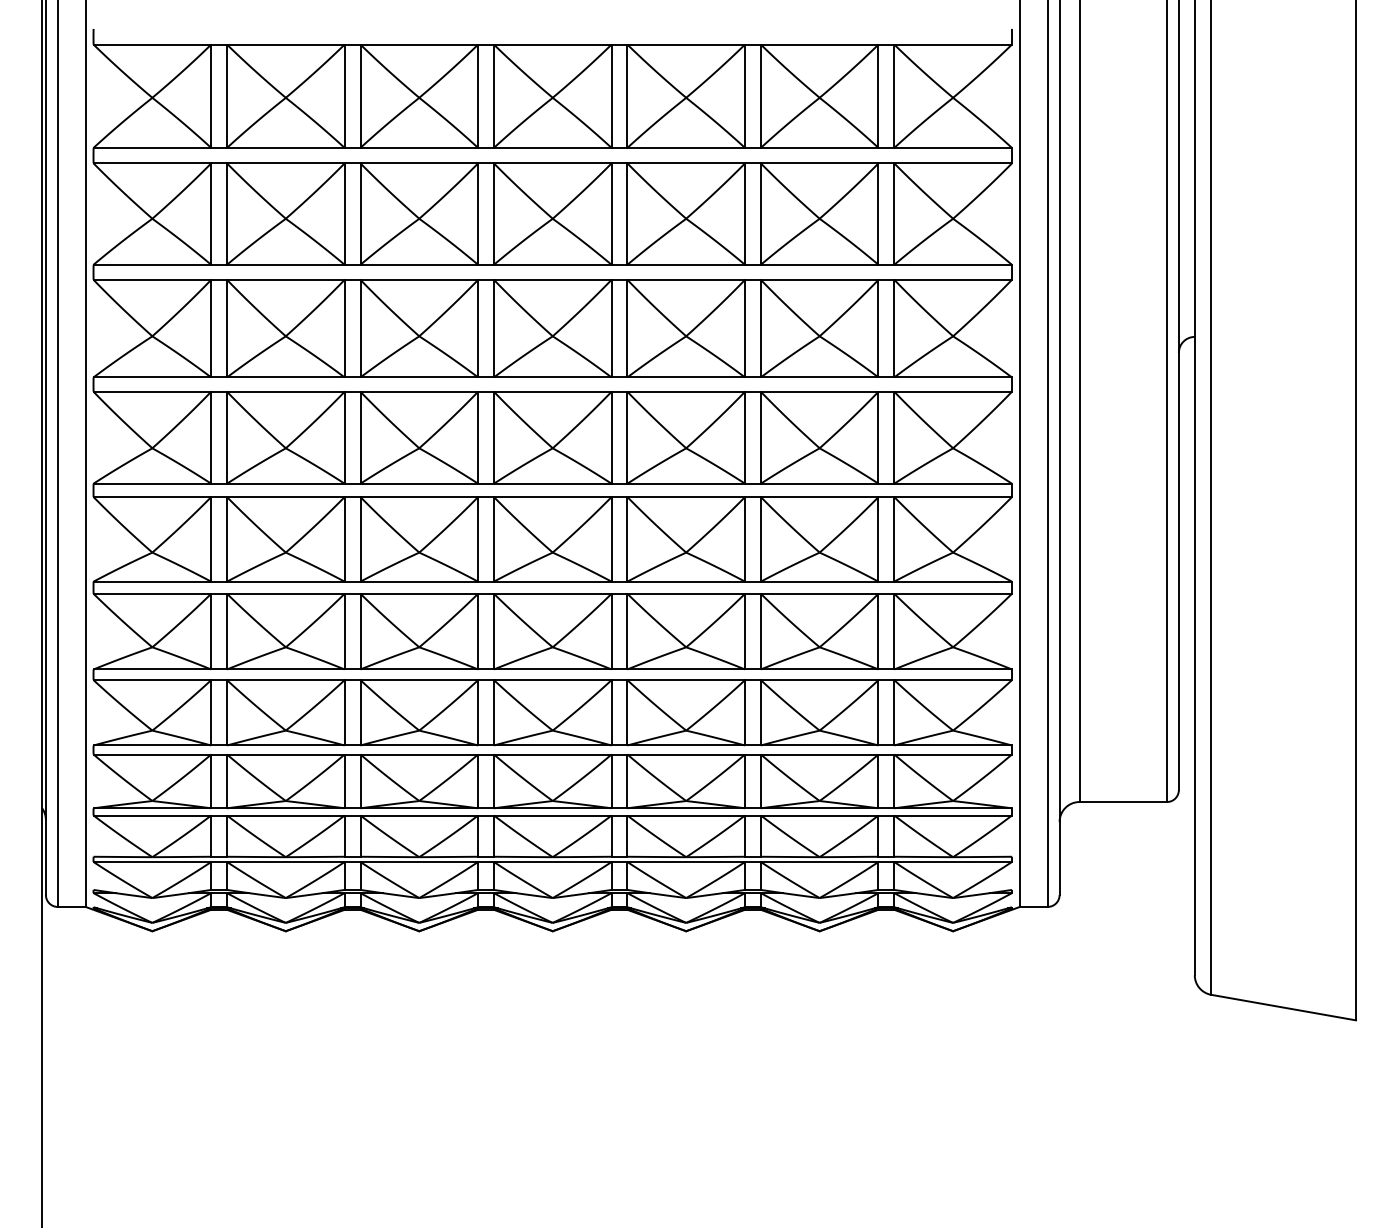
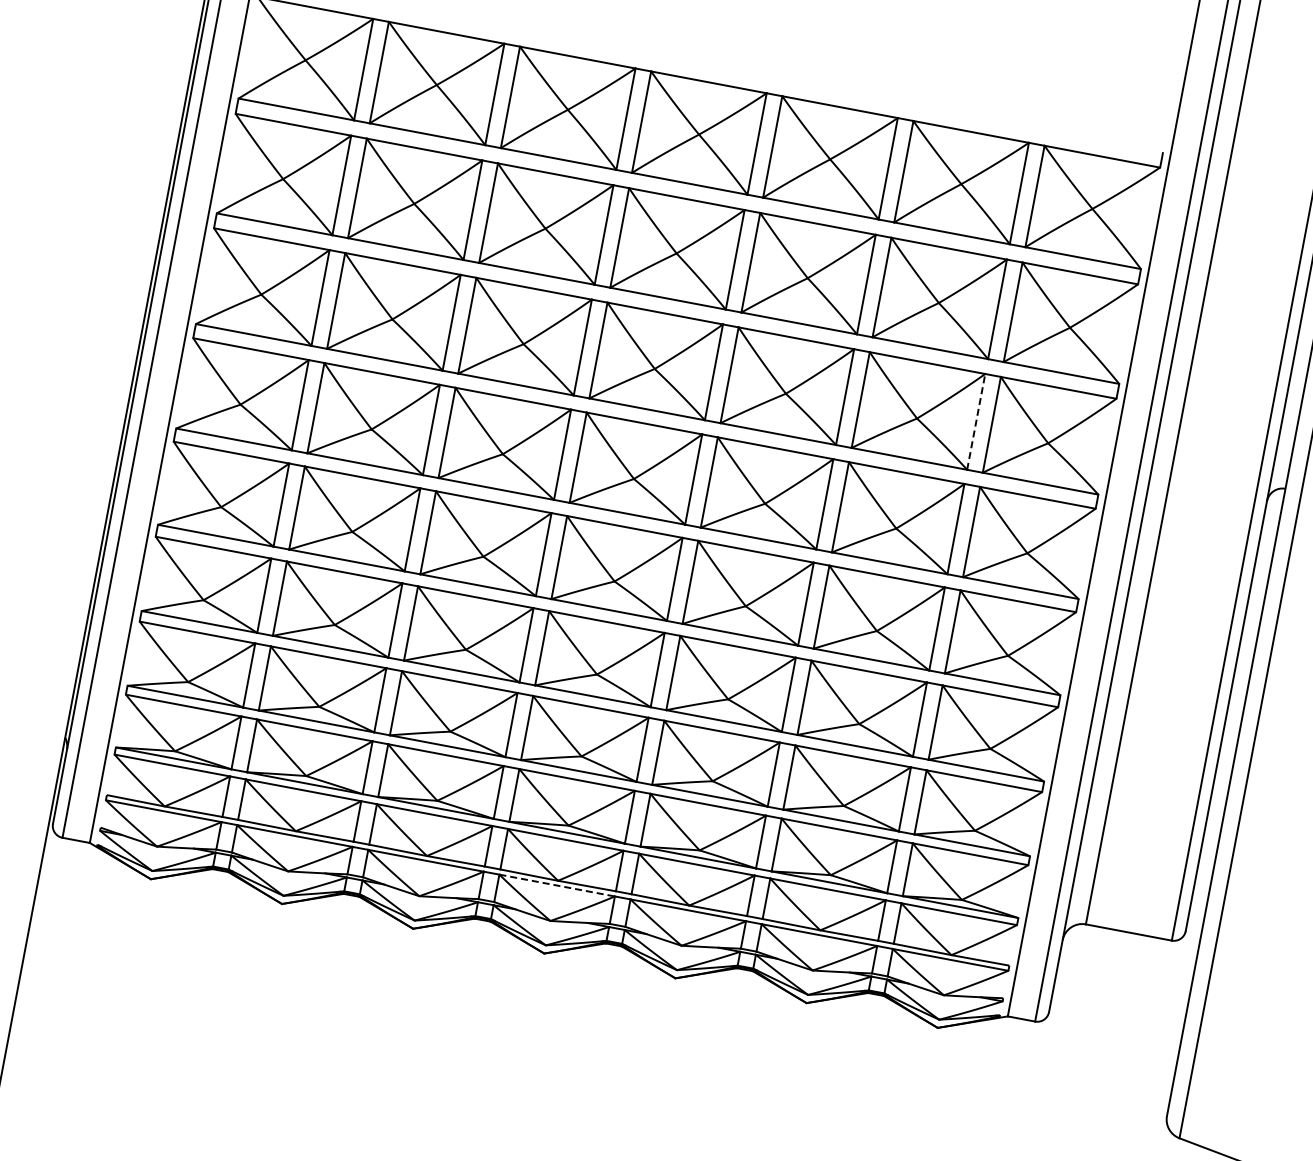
line: (878, 328) -> (976, 421), solid -> dashed
line: (552, 862) -> (556, 885), solid -> dashed

